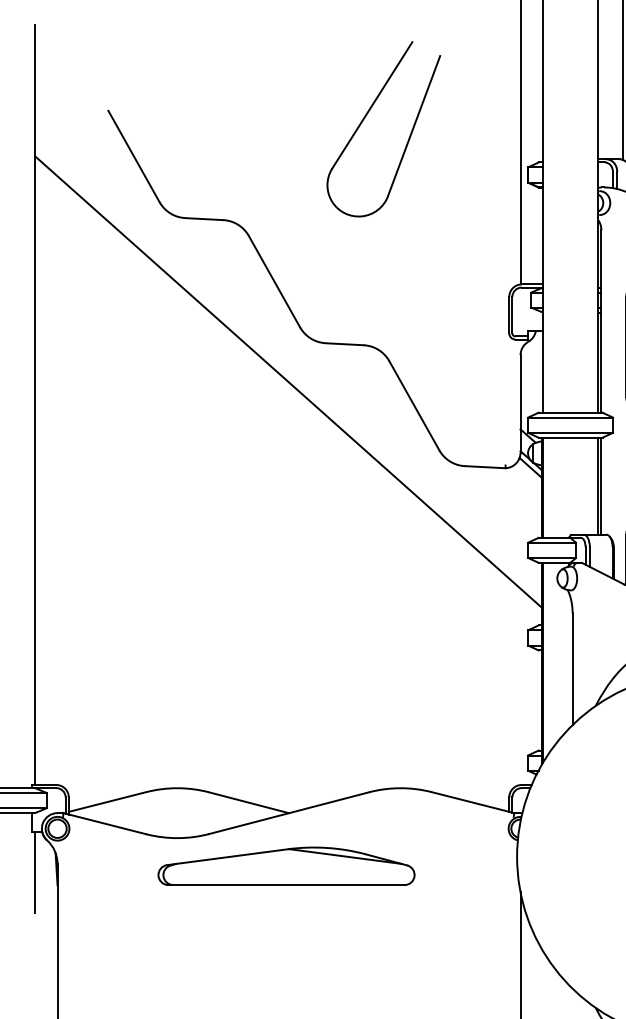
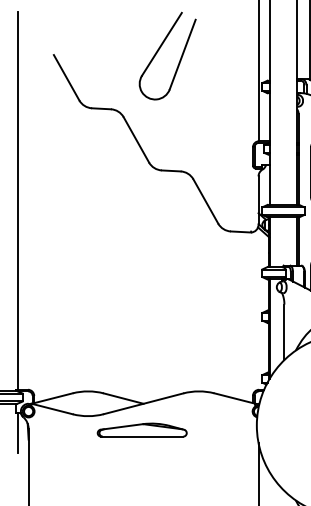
part: (367, 117) -> (159, 50), moved
line: (288, 381) -> (143, 189), removed
part: (284, 864) -> (141, 429), size x0.7

